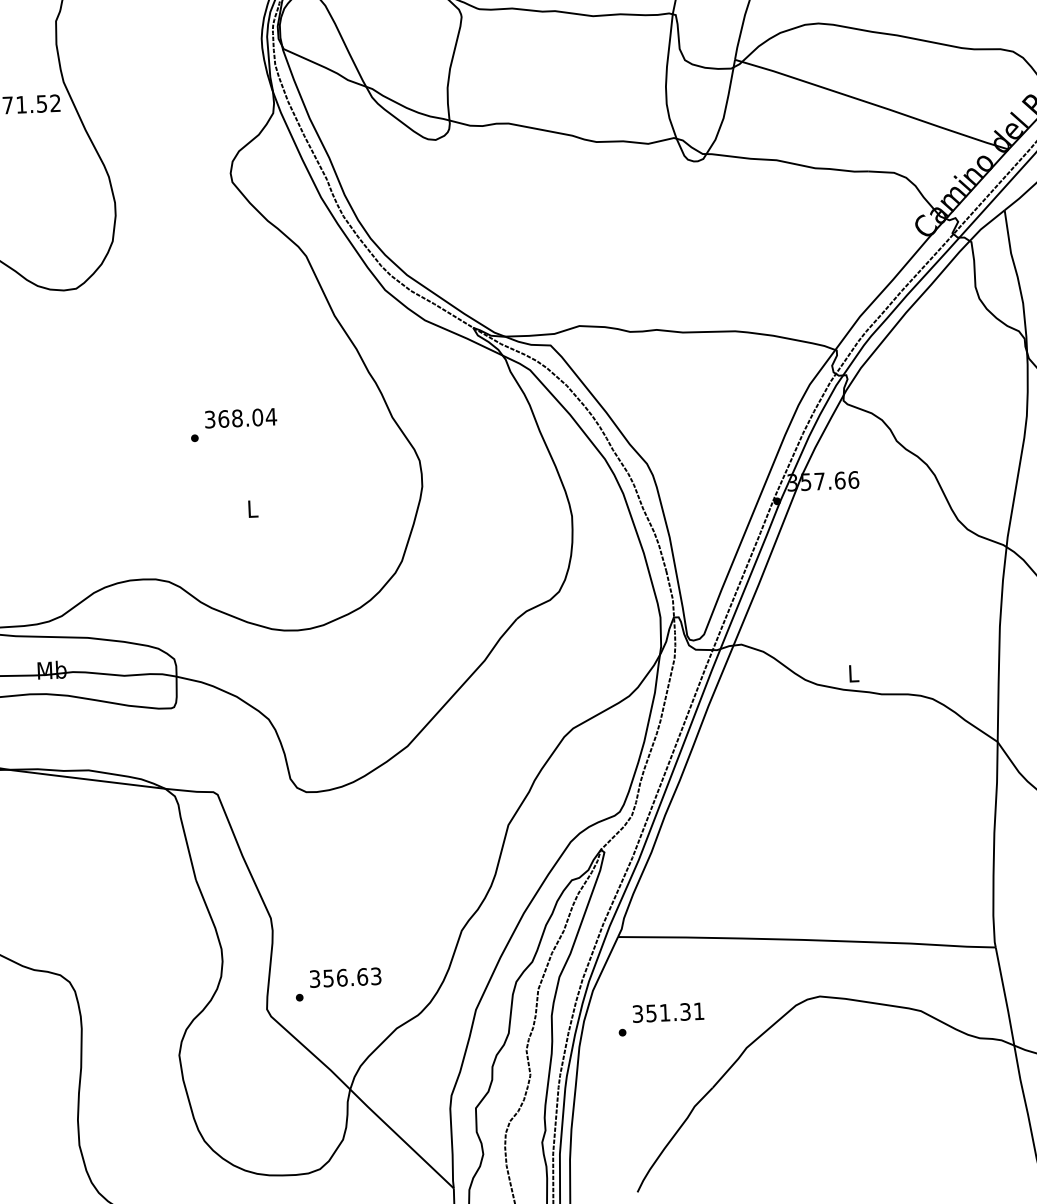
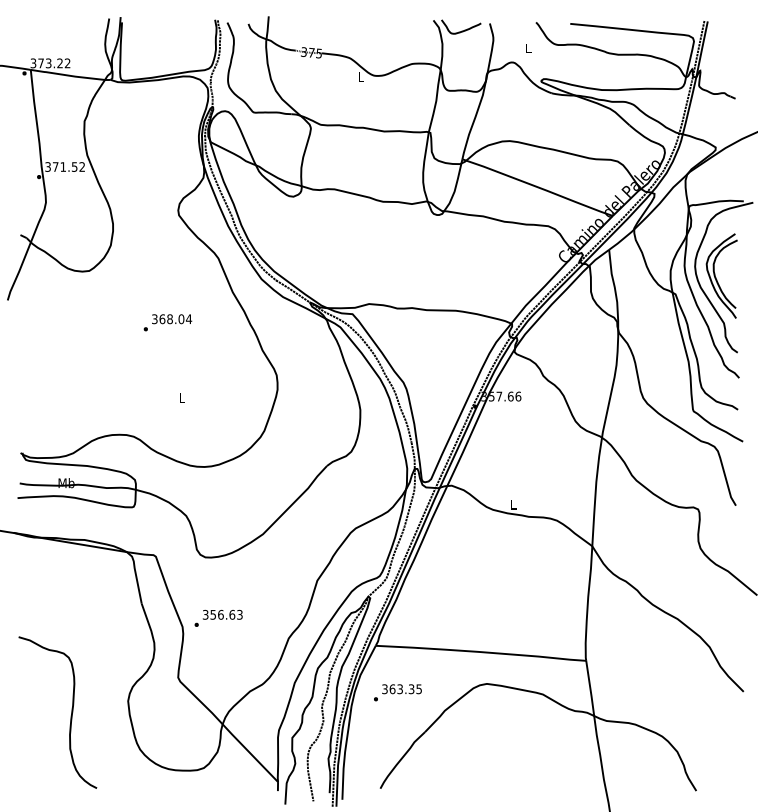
text: (233, 424) -> (167, 322), moved
text: (338, 982) -> (218, 617), moved
text: (674, 1012) -> (405, 689), 351.31 -> 363.35

